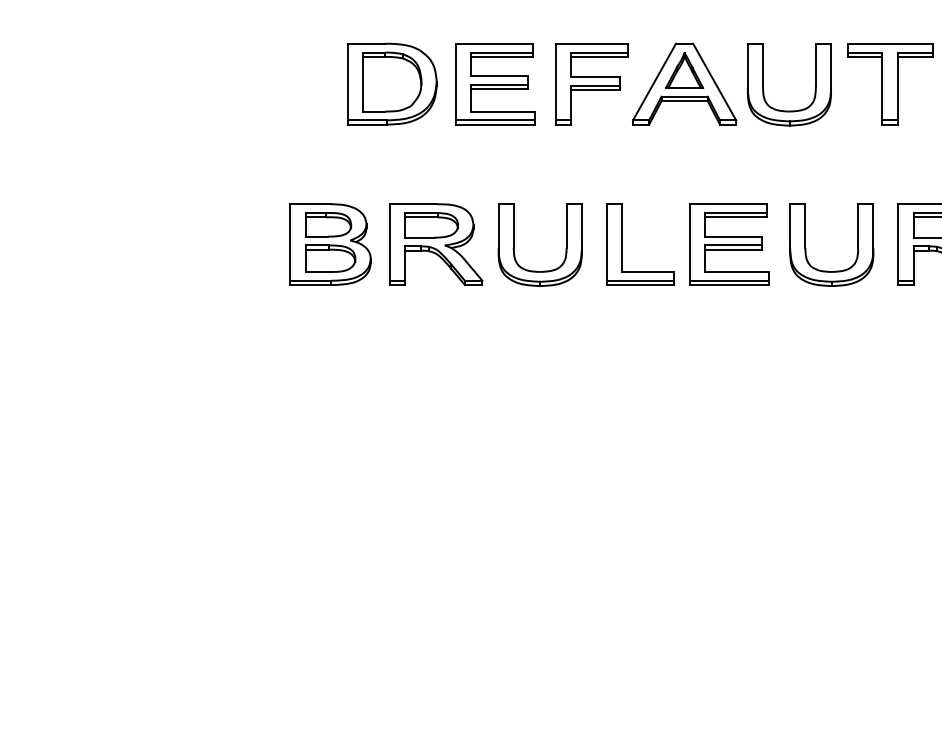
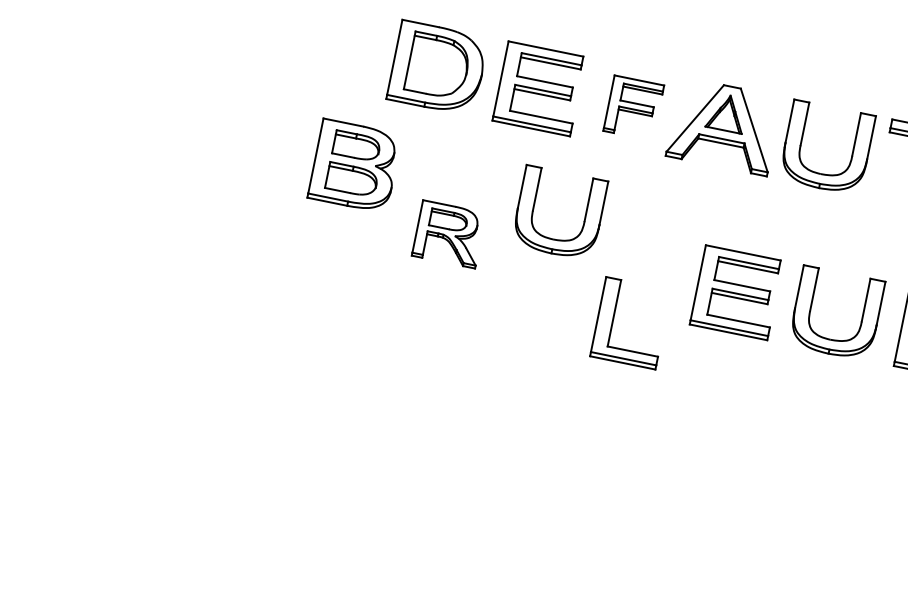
part: (591, 84) -> (633, 108), size x0.7
part: (330, 244) -> (354, 165), moved
part: (436, 244) -> (449, 234), size x0.7
part: (514, 244) -> (534, 207), moved
part: (622, 244) -> (613, 319), moved

